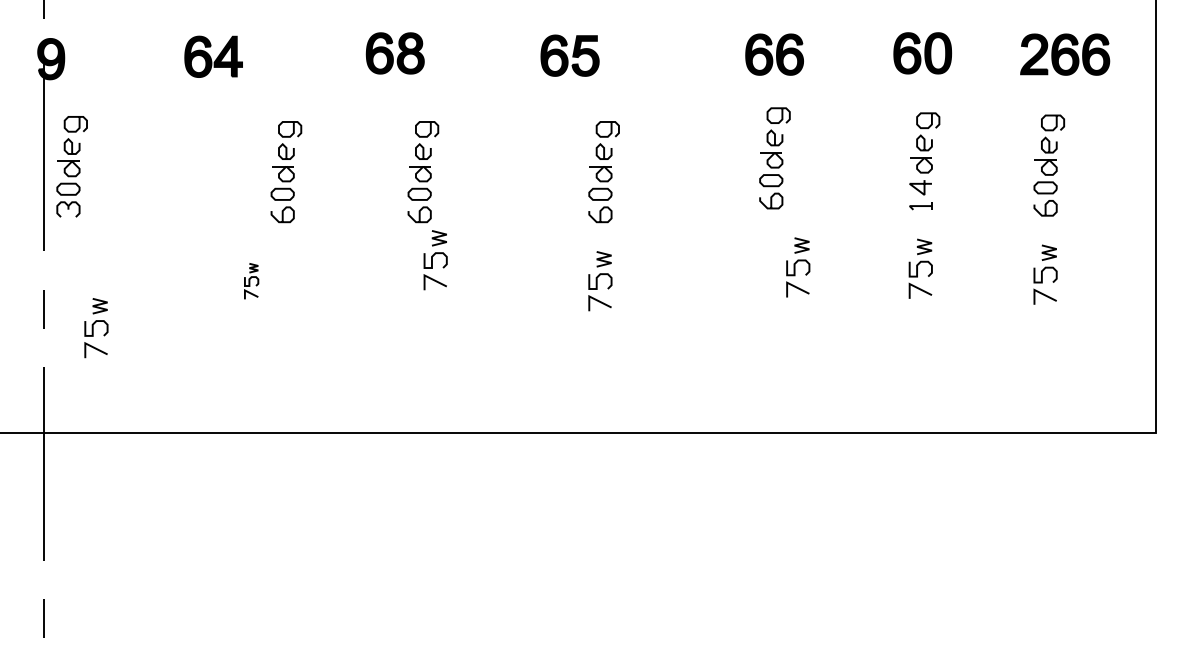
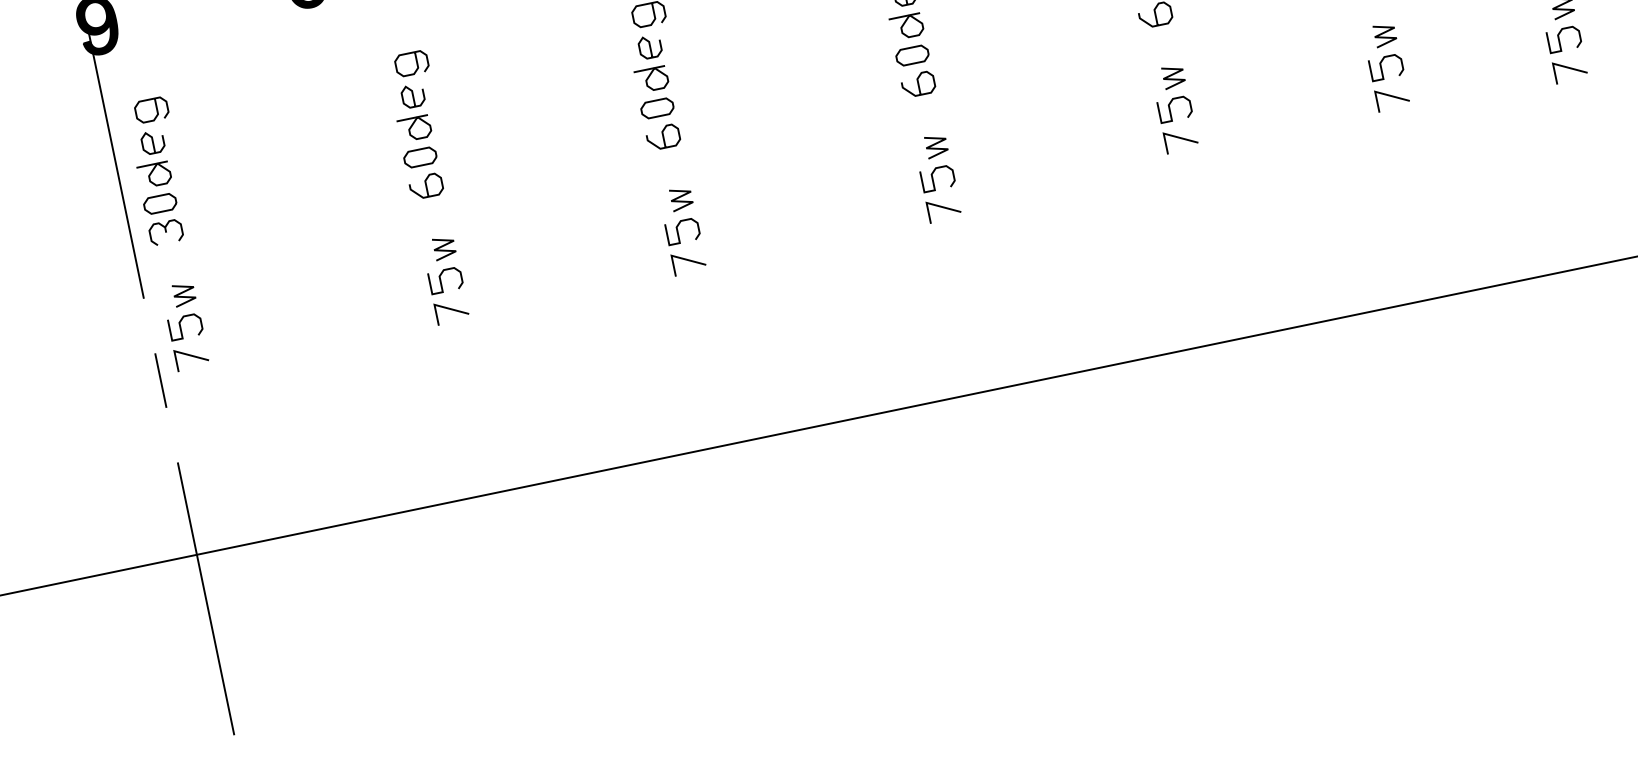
part: (286, 172) -> (419, 125), moved
part: (435, 260) -> (682, 231), moved
part: (798, 267) -> (1175, 108), moved
part: (251, 281) -> (445, 280), size x1.67
part: (96, 328) -> (185, 326), moved

